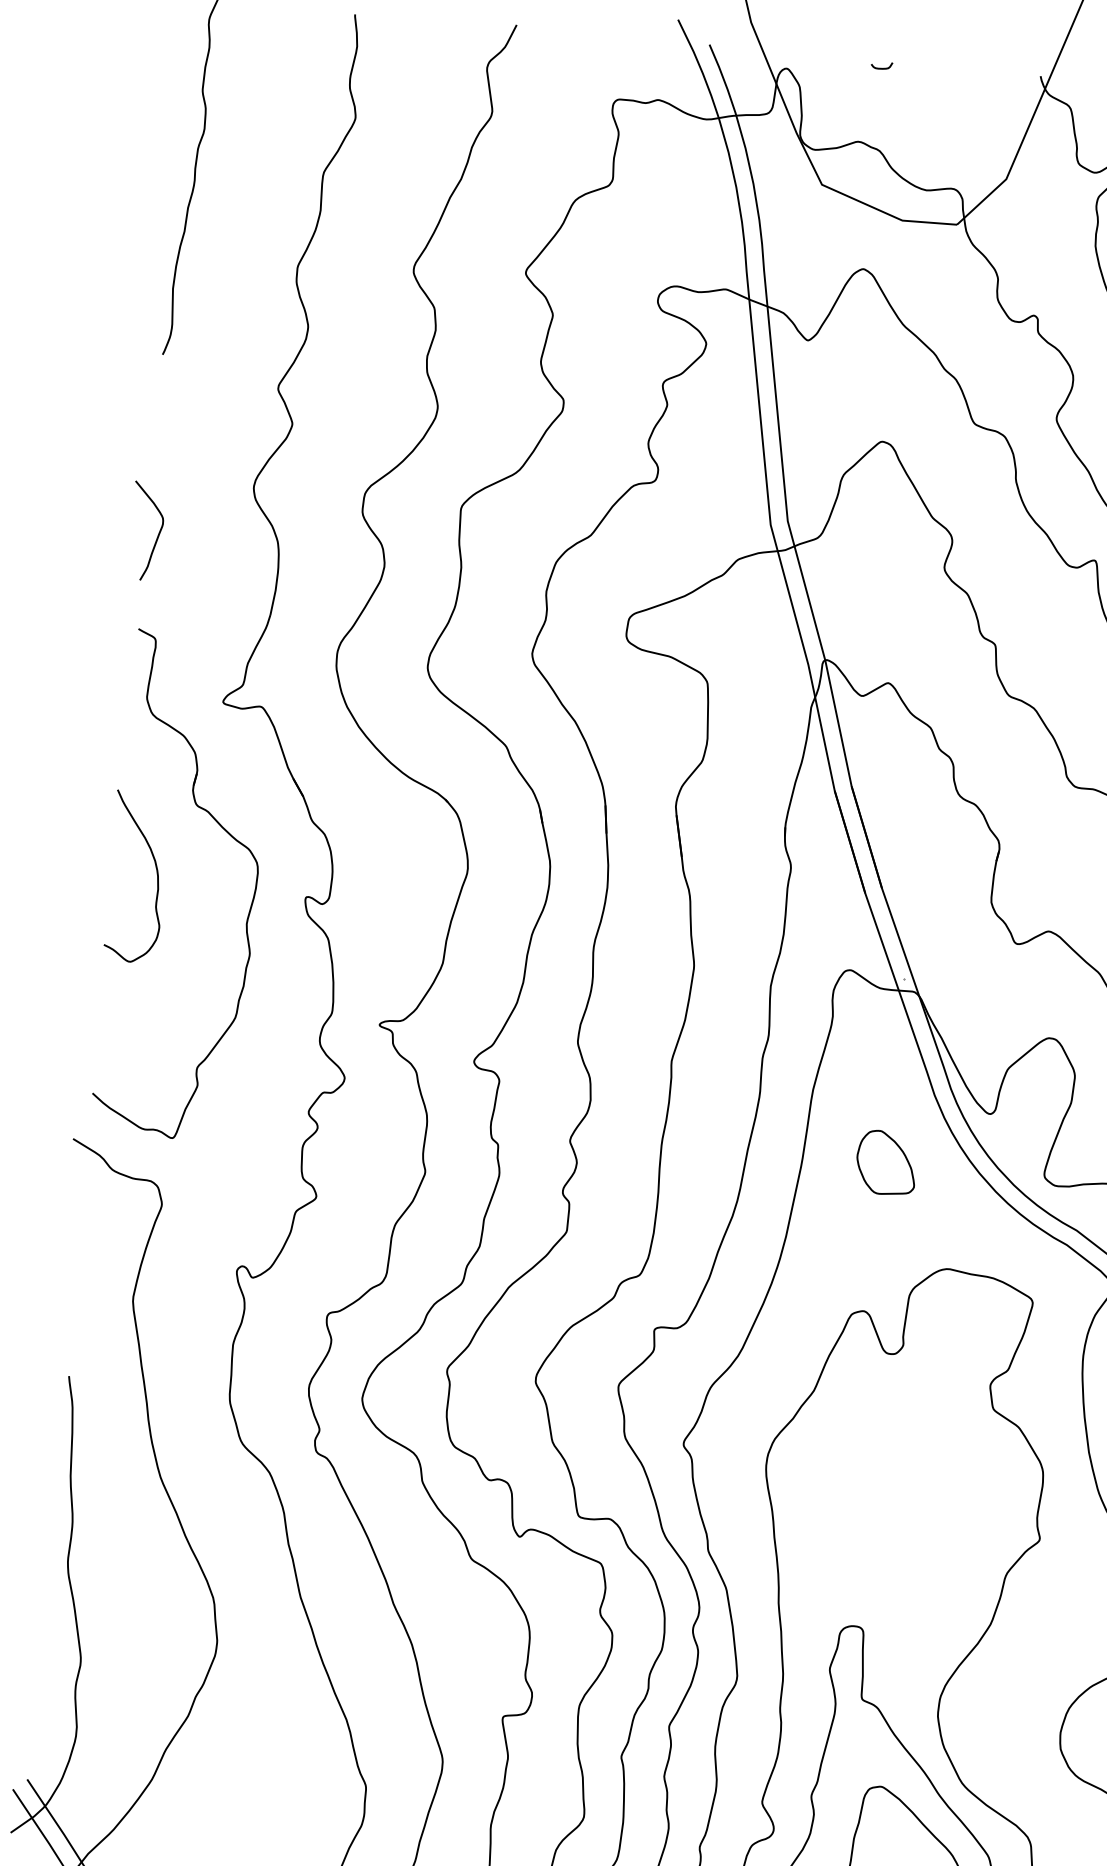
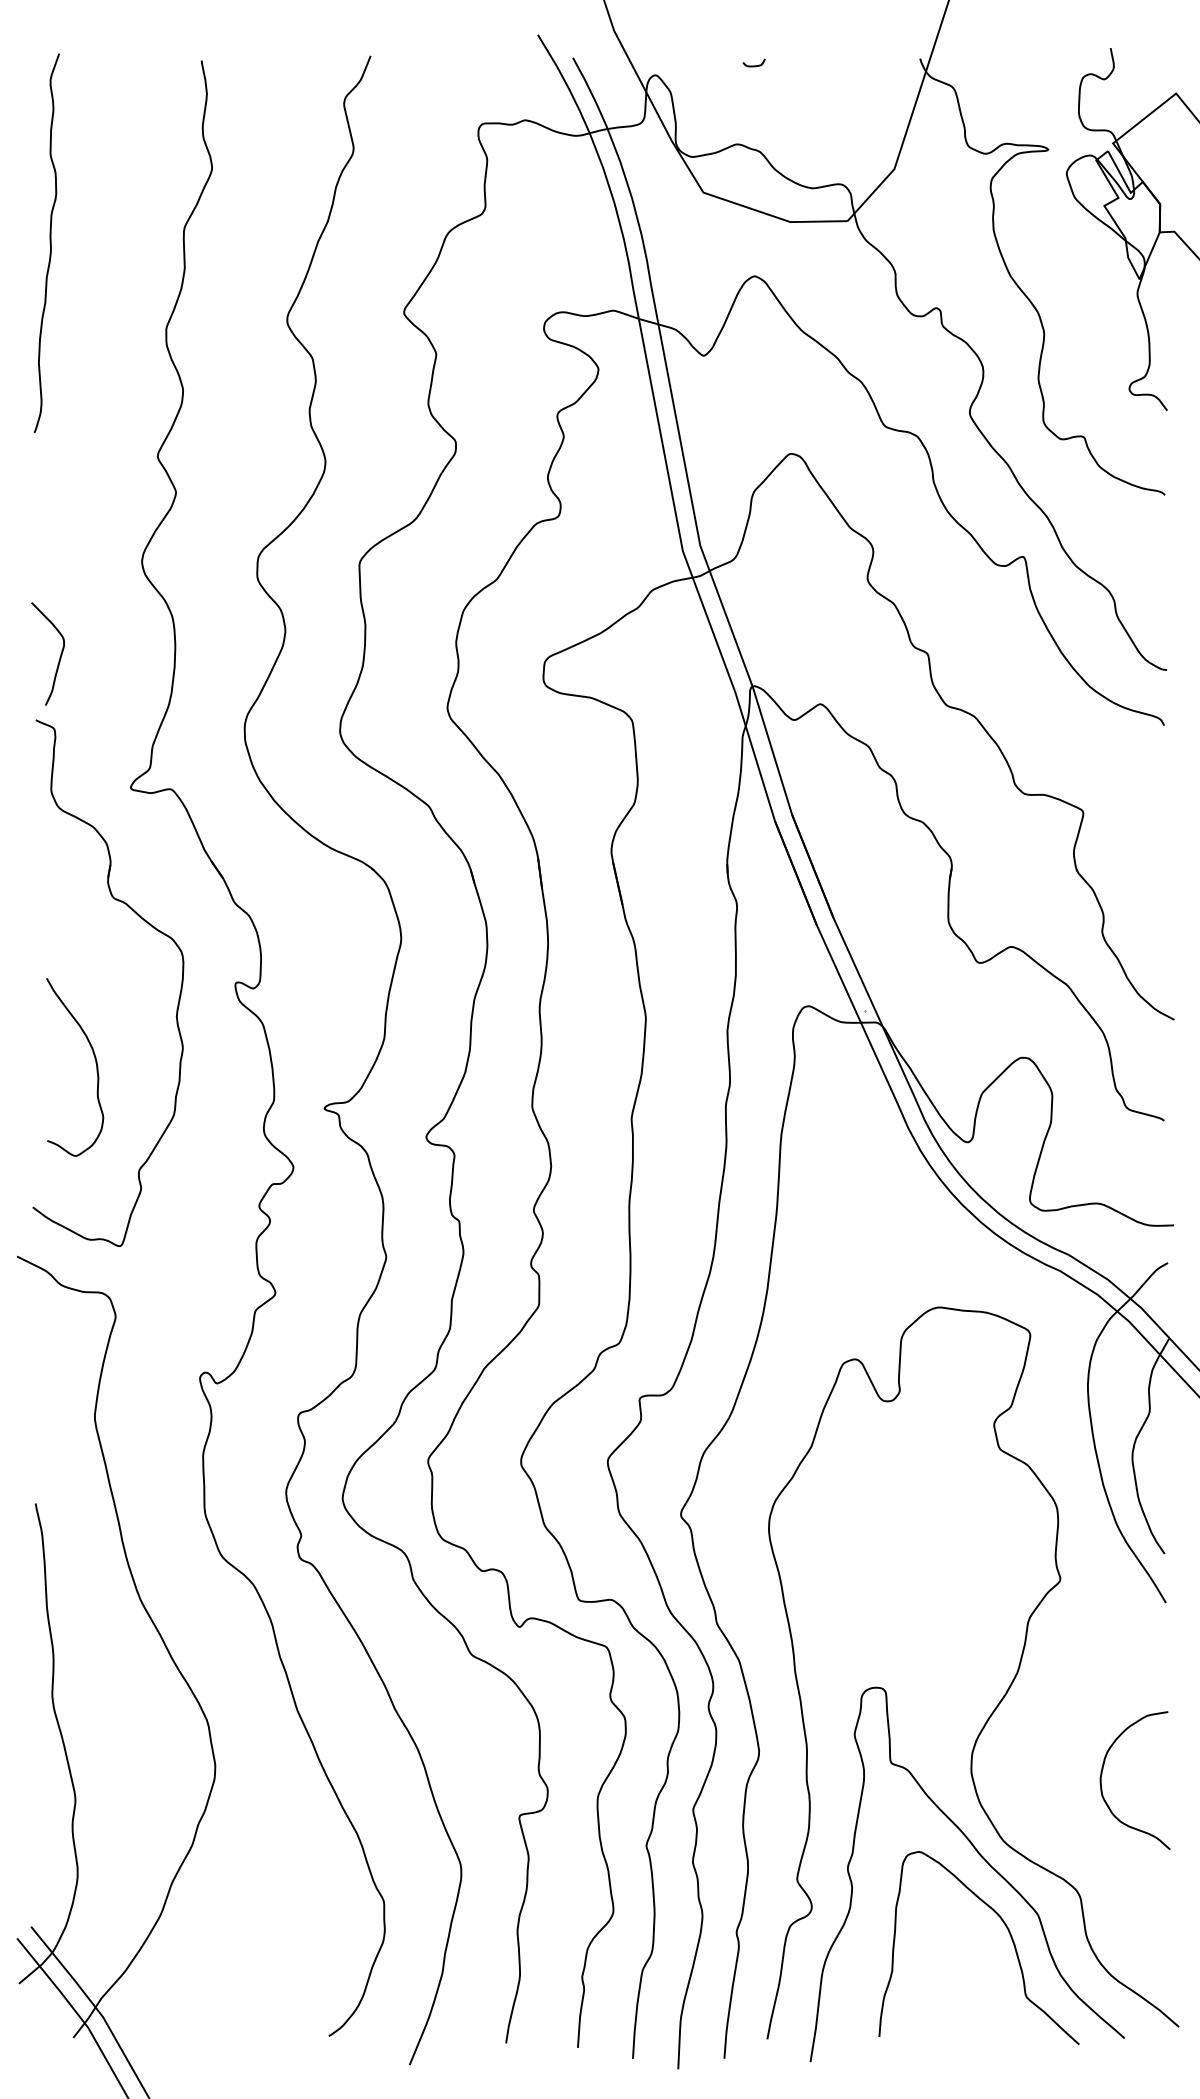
curve: (157, 535) -> (59, 657), moved
curve: (156, 875) -> (95, 1063), moved
part: (886, 1162) -> (864, 1202), removed

